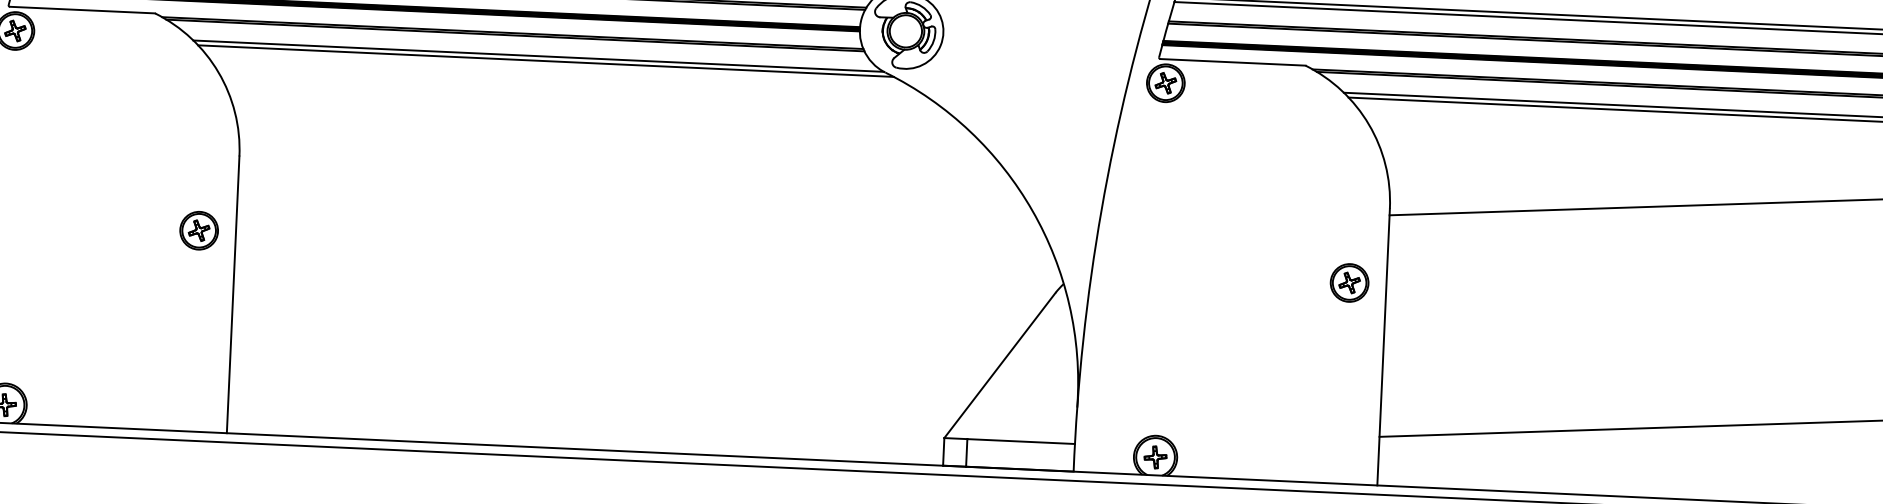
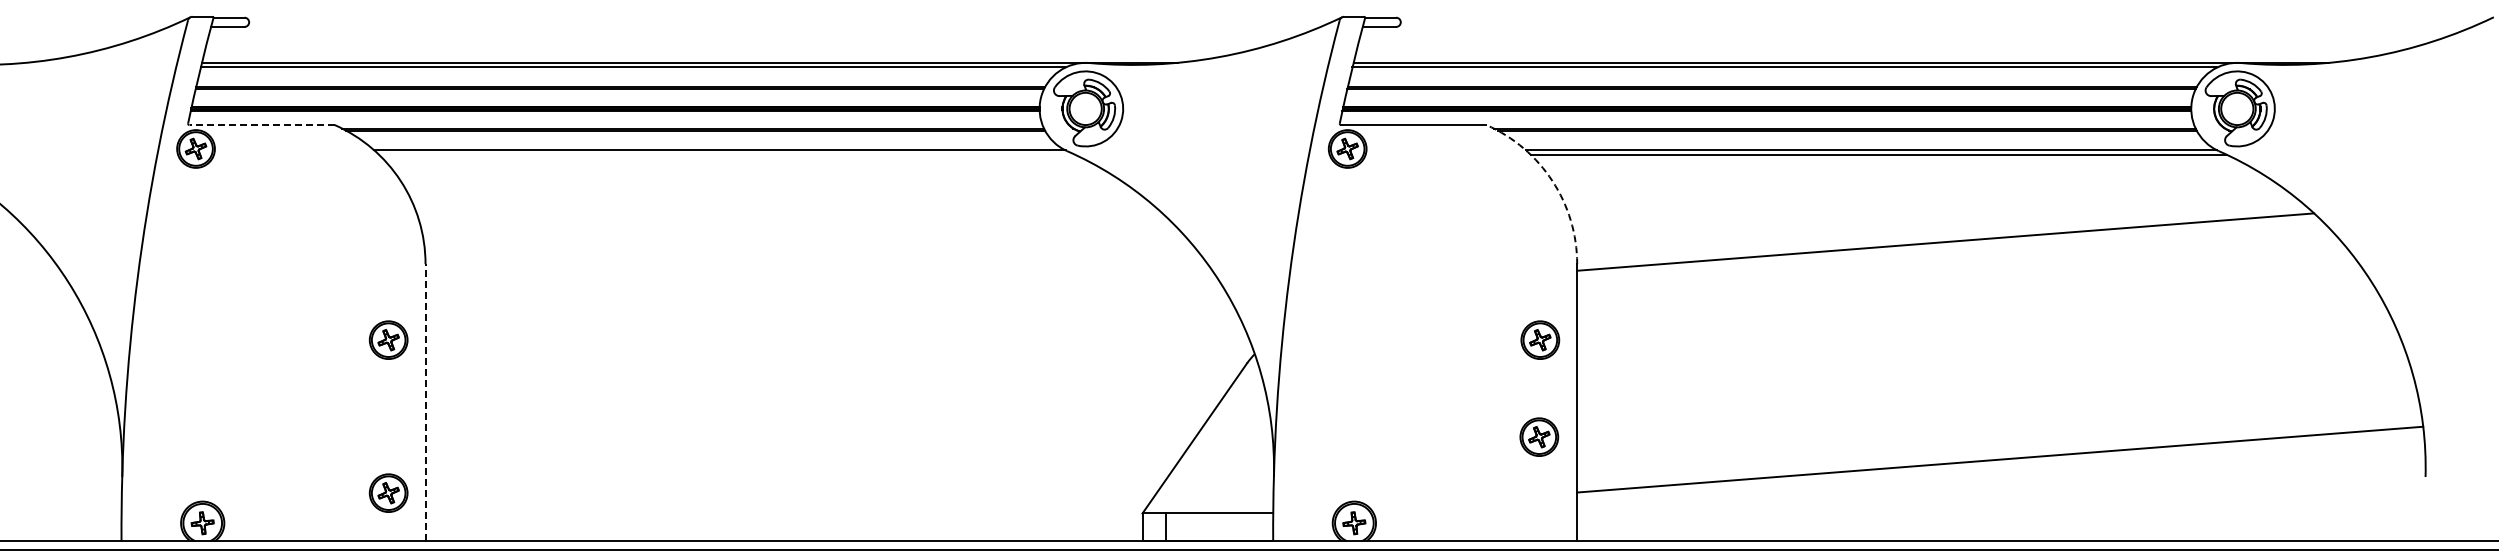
line: (82, 10) -> (262, 125), solid -> dashed
line: (546, 61) -> (727, 155), removed
arc: (1368, 125) -> (1552, 181), solid -> dashed
line: (233, 294) -> (425, 402), solid -> dashed
part: (1344, 379) -> (1539, 436), added
part: (192, 382) -> (388, 492), added

